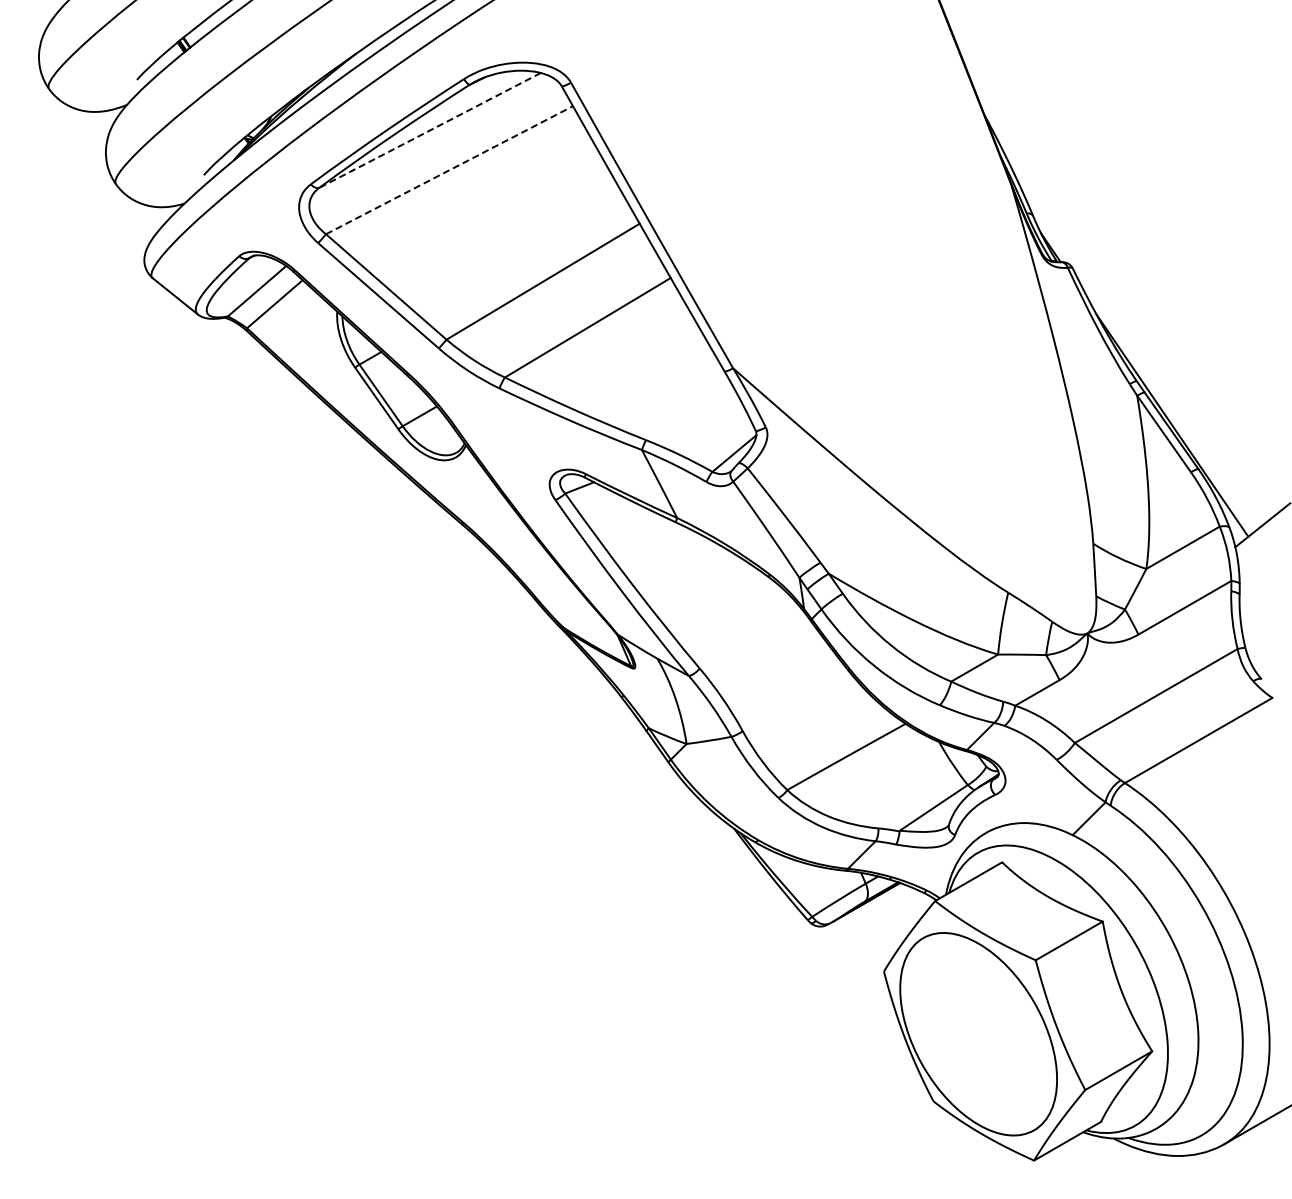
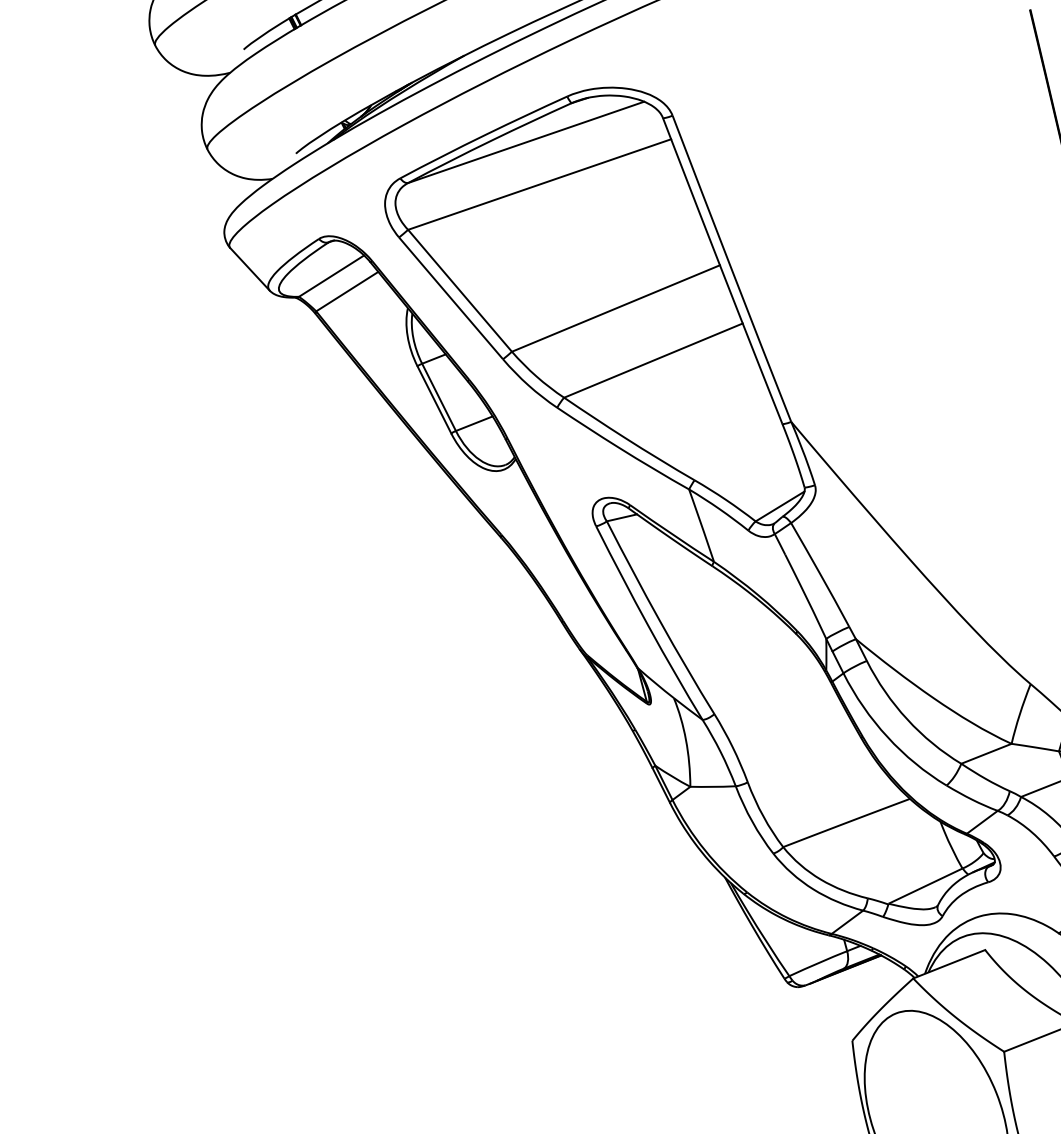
line: (430, 130) -> (526, 142), dashed -> solid
line: (449, 170) -> (539, 184), dashed -> solid

